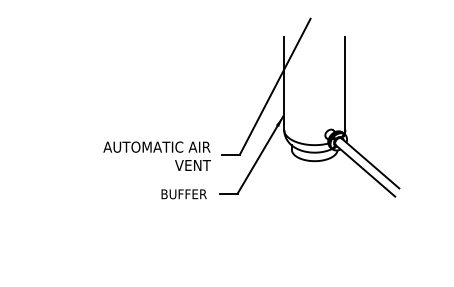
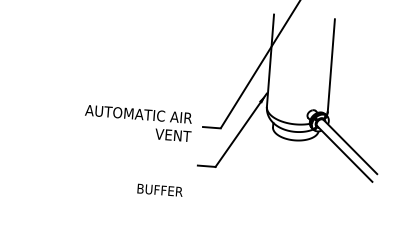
text: (183, 194) -> (159, 190), moved

